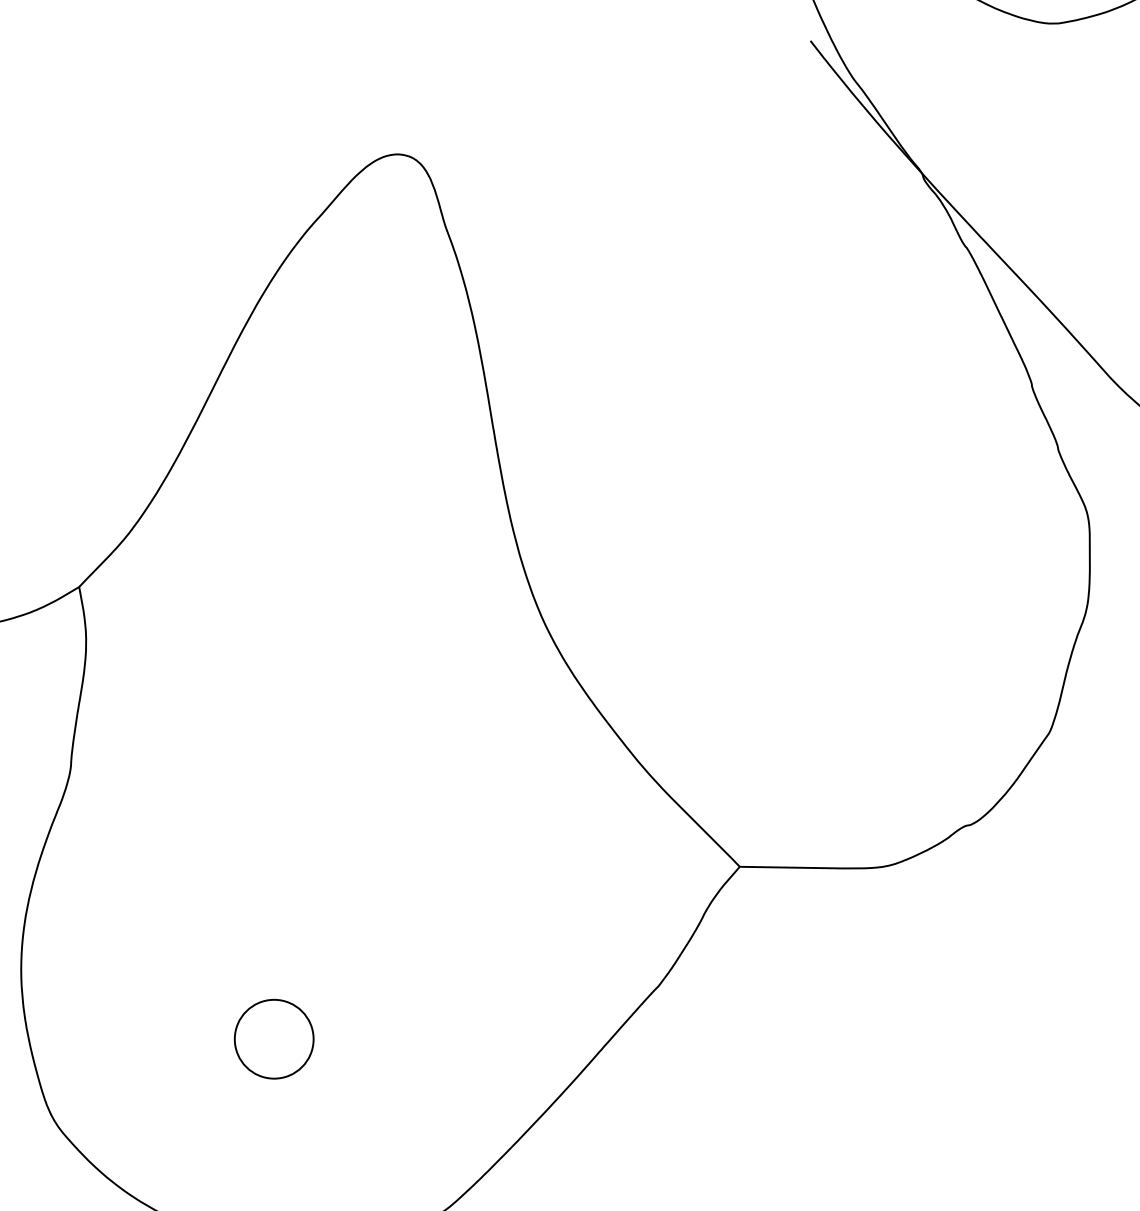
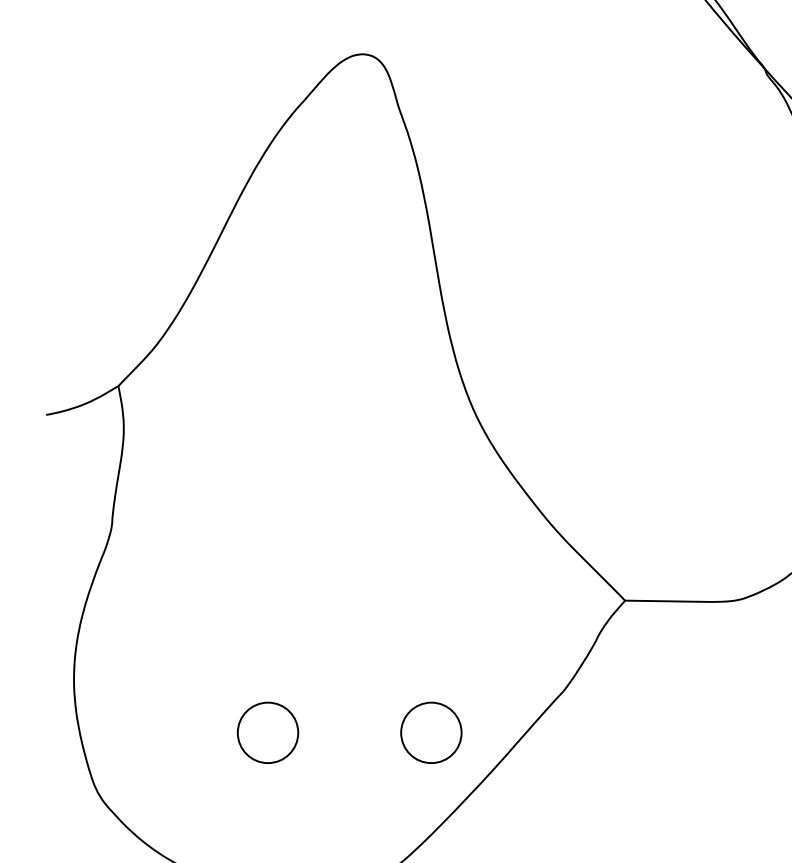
circle: (486, 1038) -> (430, 732), added

